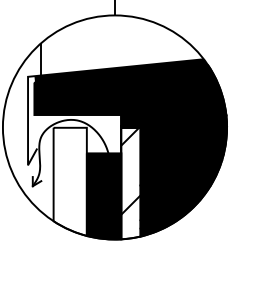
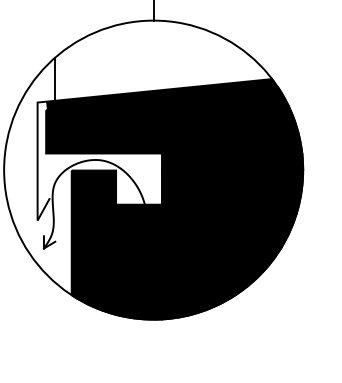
fill: (69, 181) -> (92, 242), added
fill: (130, 183) -> (174, 244), added

